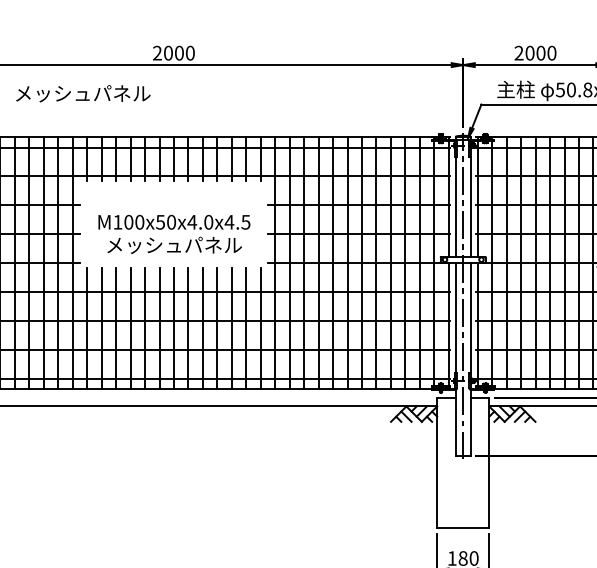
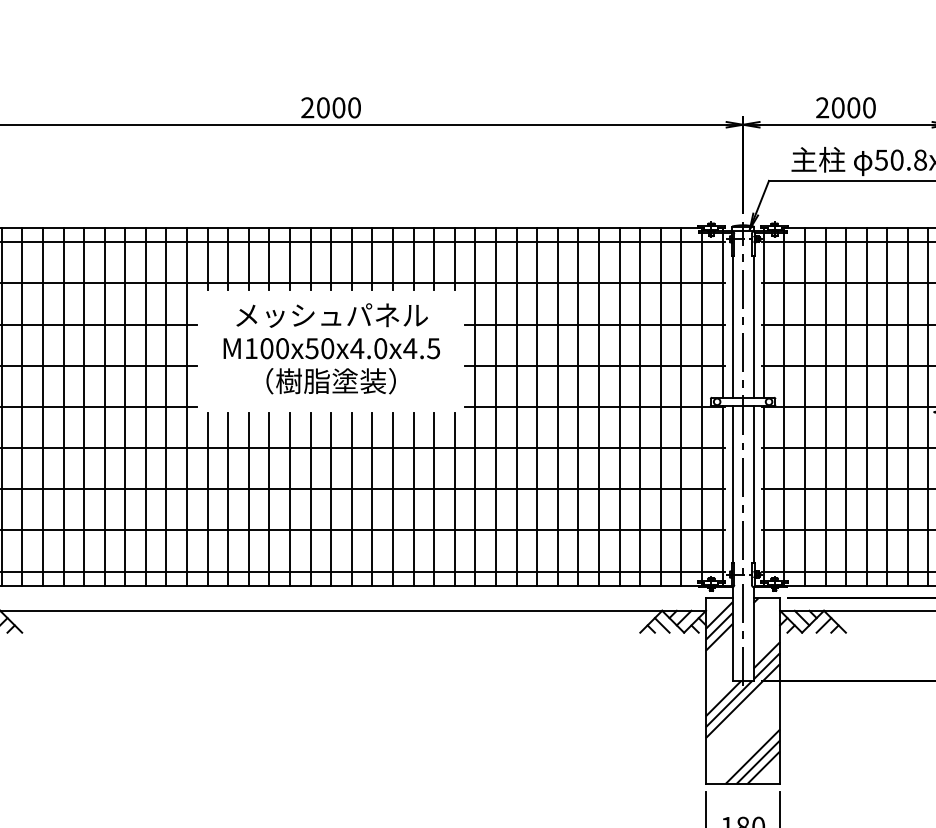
text: (82, 93) -> (331, 315), moved
text: (174, 245) -> (331, 381), メッシュパネル -> （樹脂塗装）
hatch: (463, 462) -> (743, 690), added

